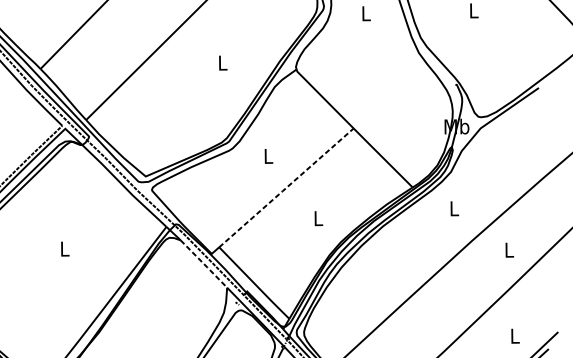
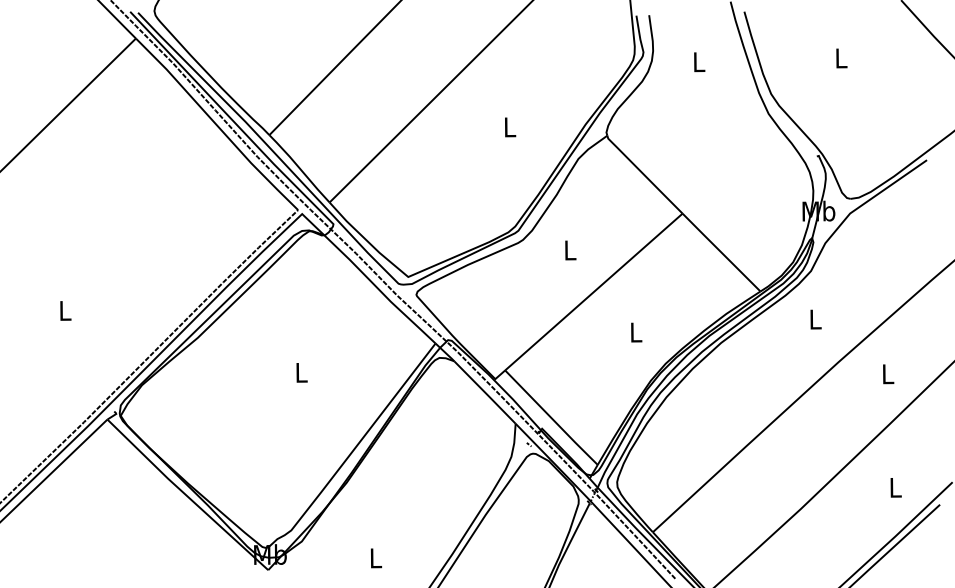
line: (286, 188) -> (593, 292), dashed -> solid
line: (204, 264) -> (485, 392), dashed -> solid

